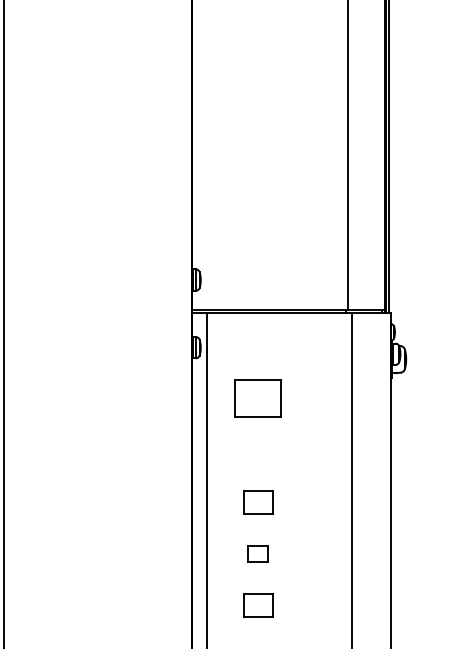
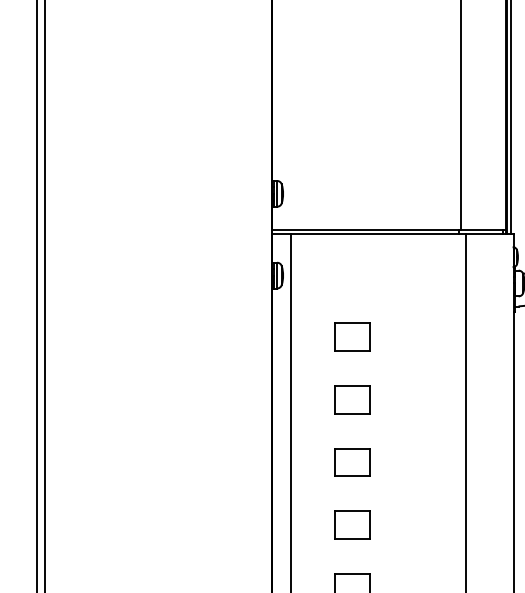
part: (258, 398) -> (352, 337), size x0.62
part: (258, 450) -> (352, 399), added
part: (258, 553) -> (352, 524), size x1.43

